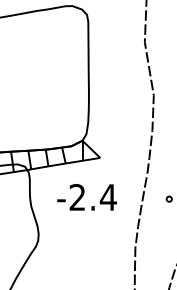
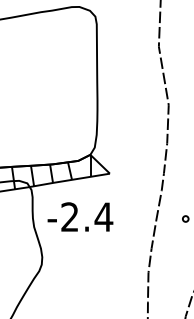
text: (87, 196) -> (80, 216), moved

